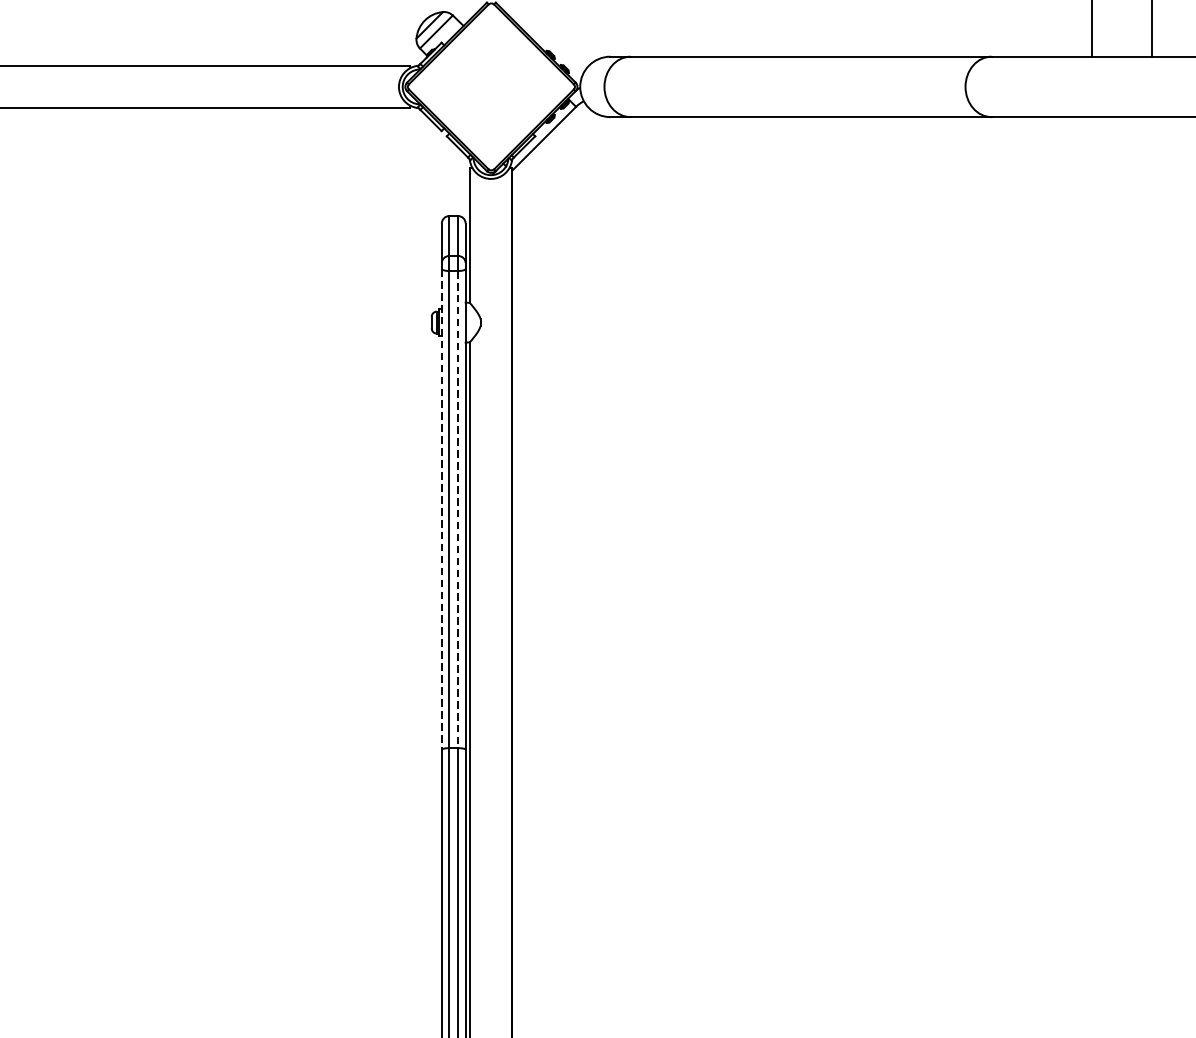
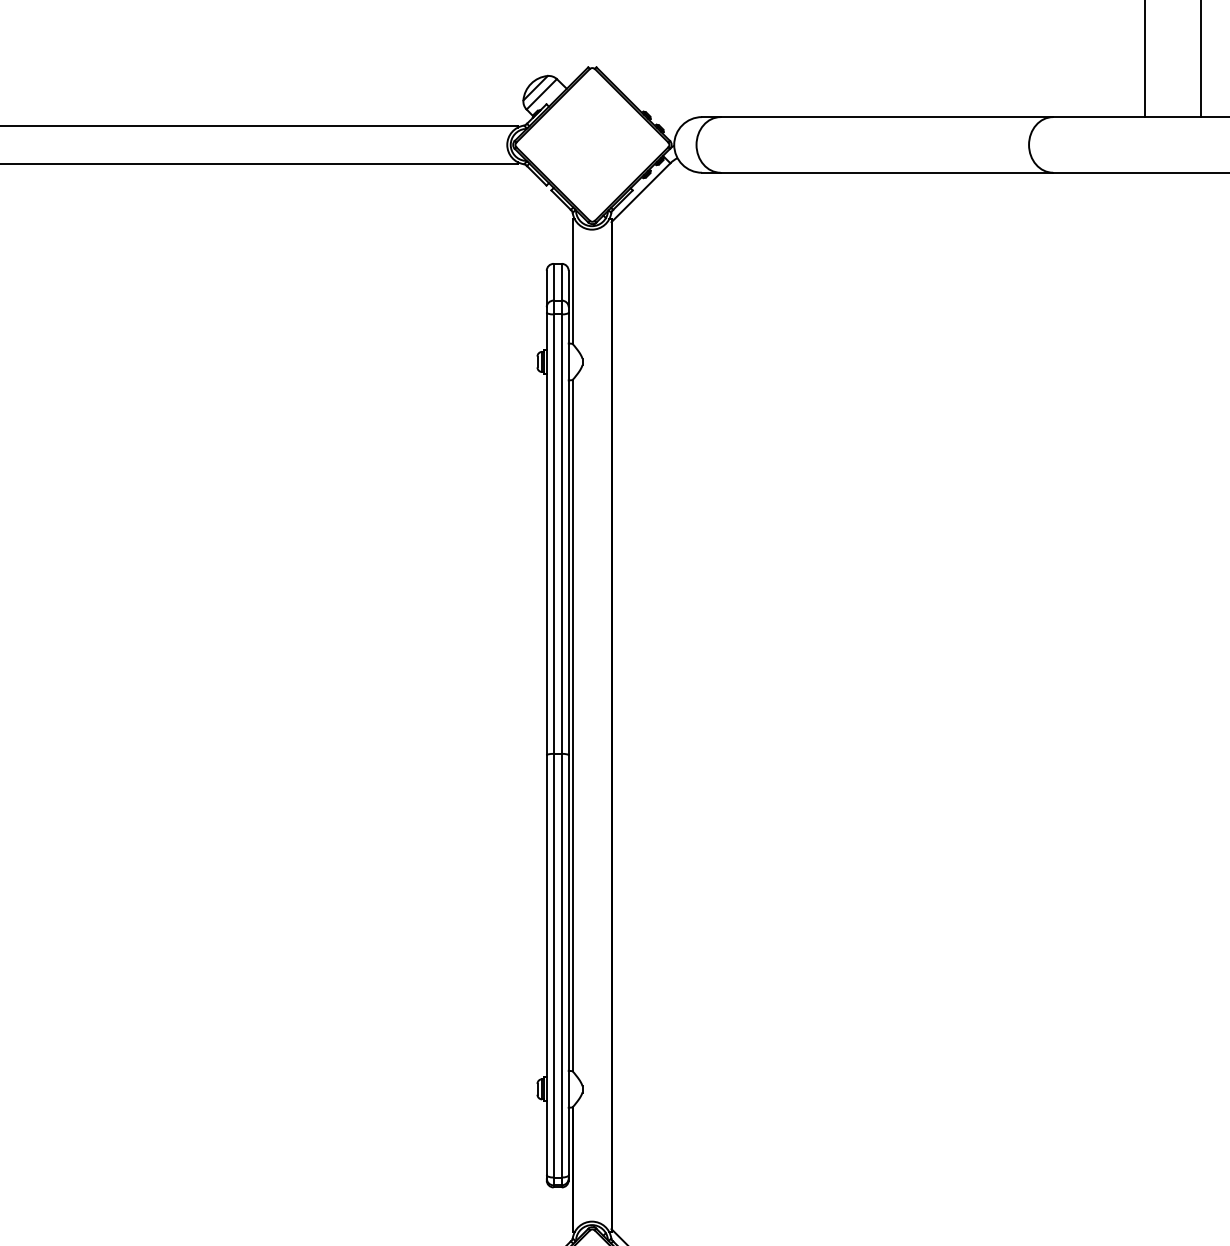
line: (441, 509) -> (546, 534), dashed -> solid
line: (457, 509) -> (561, 534), dashed -> solid

